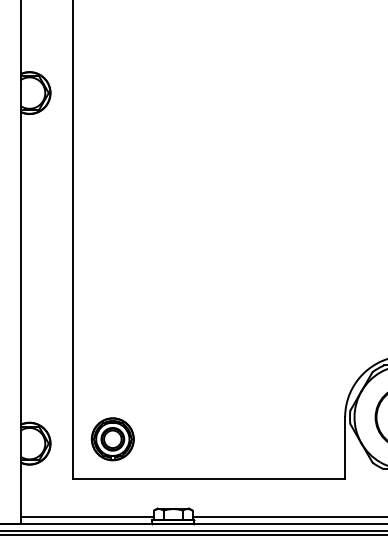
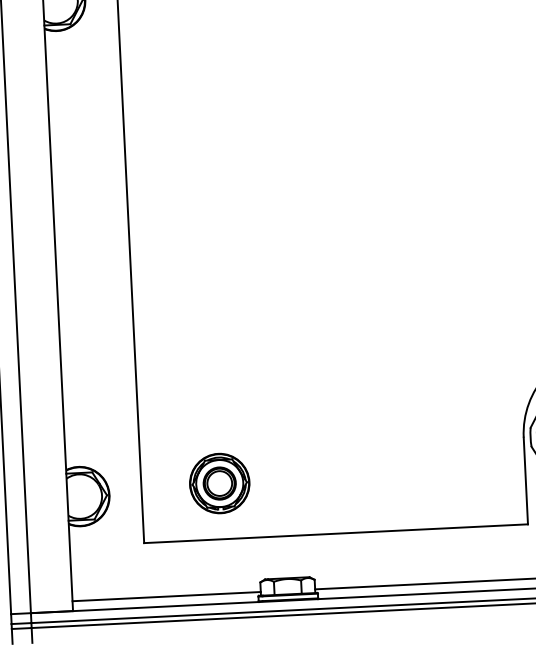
part: (112, 439) -> (219, 483), moved

